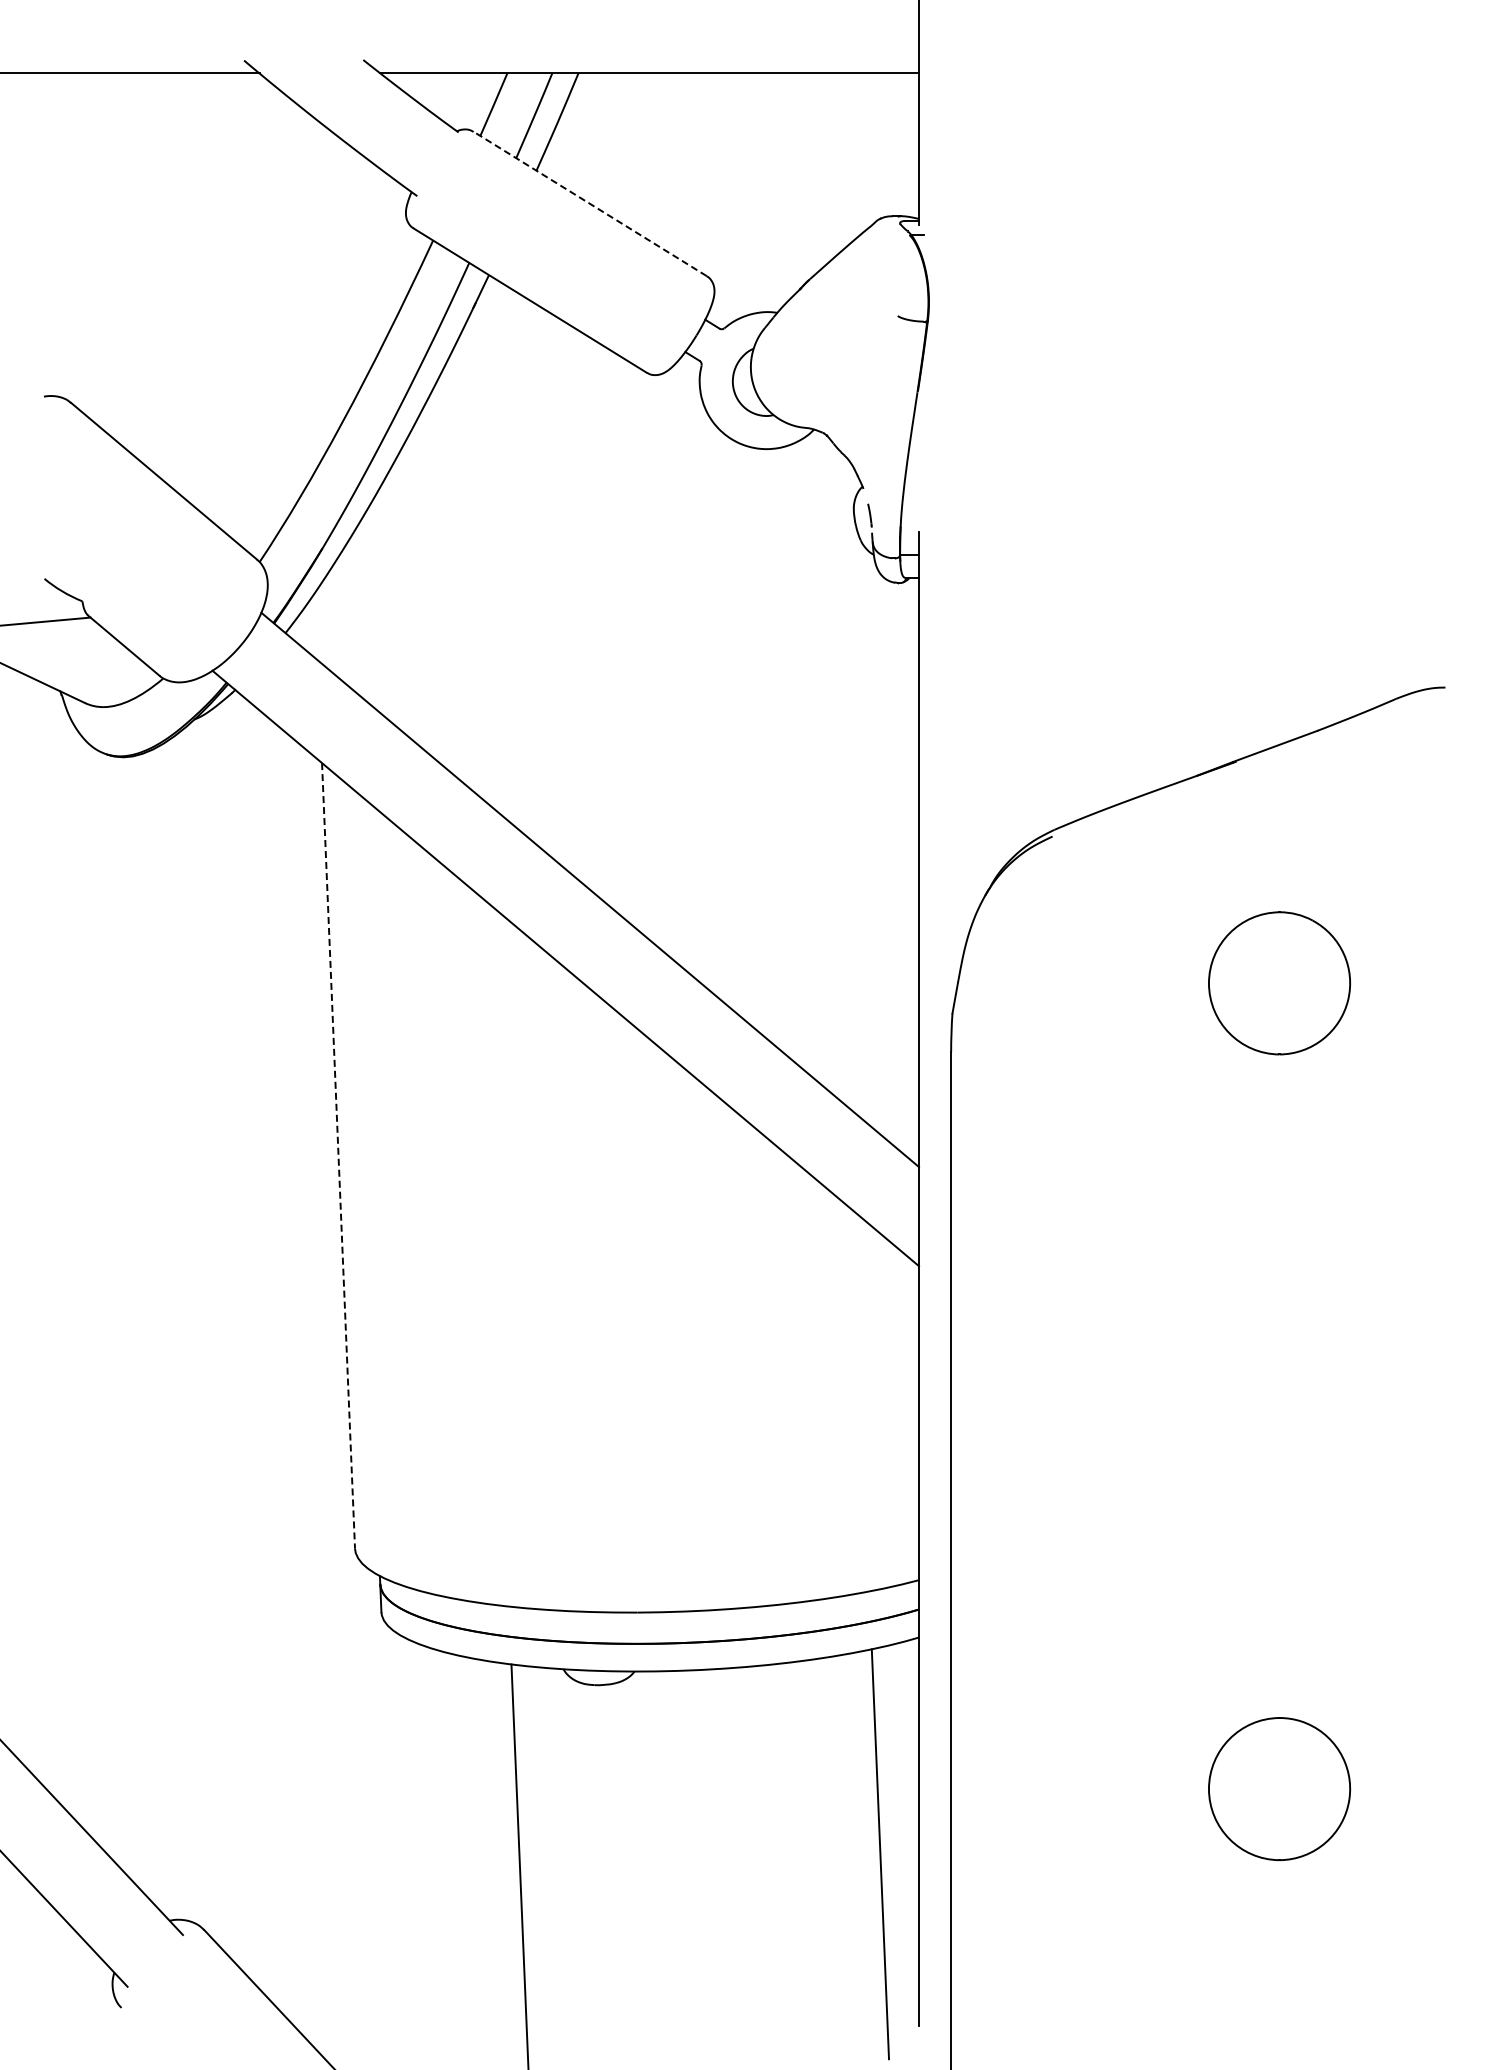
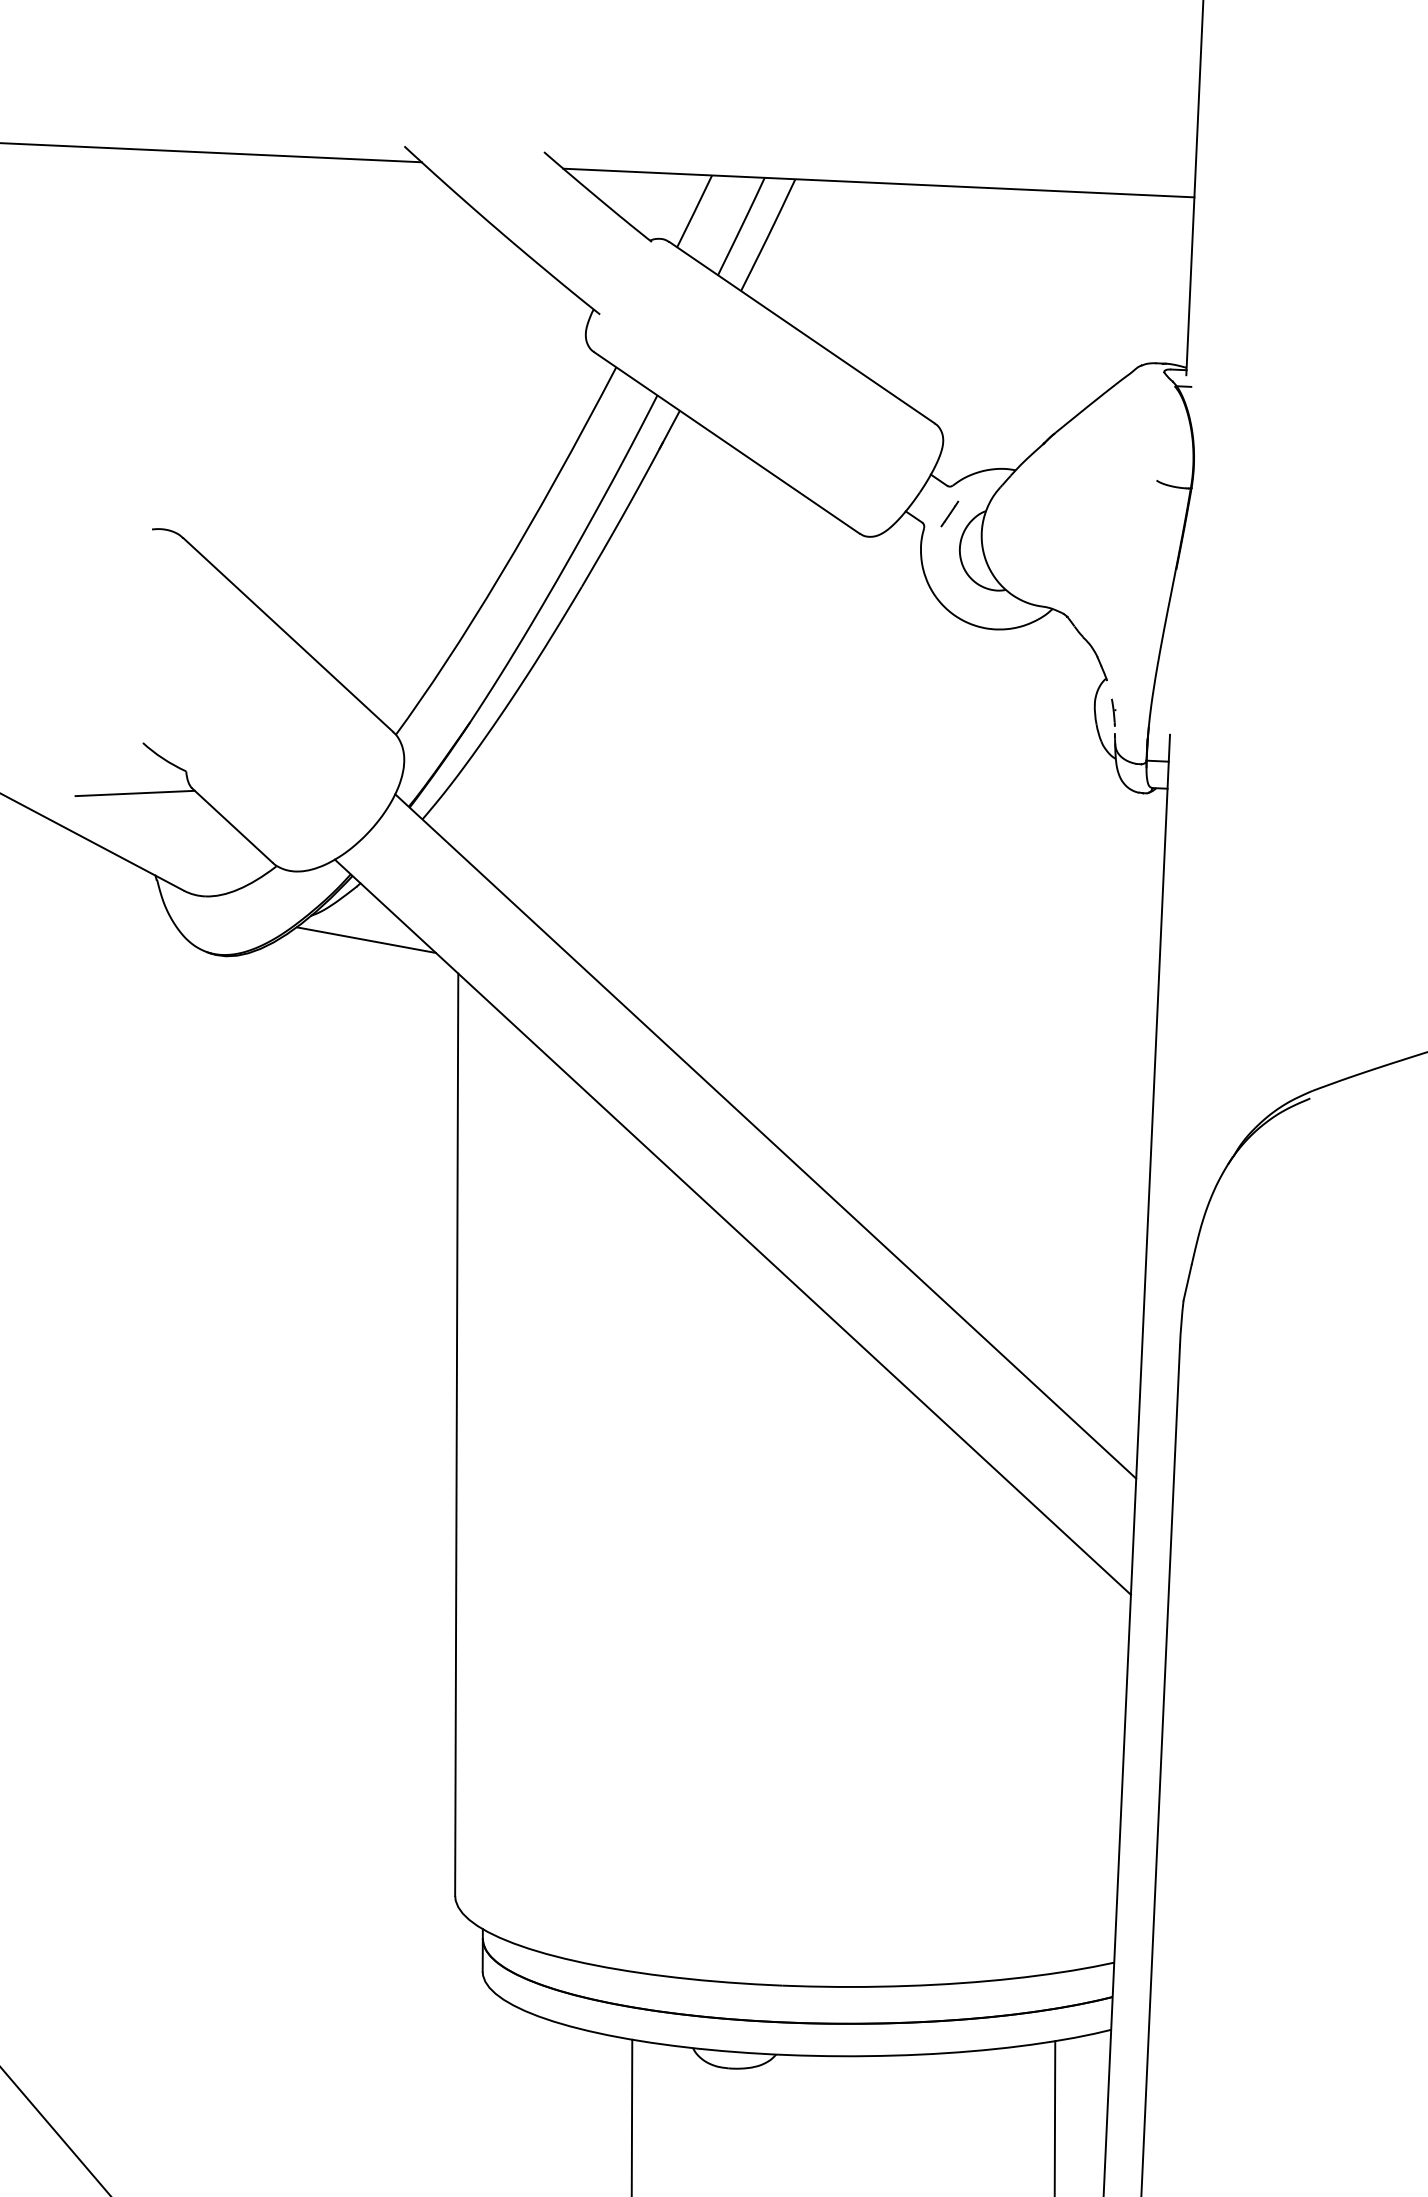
line: (589, 203) -> (801, 332), dashed -> solid
line: (722, 352) -> (949, 513), added
line: (242, 737) -> (366, 939), added
line: (338, 1156) -> (456, 1435), dashed -> solid

